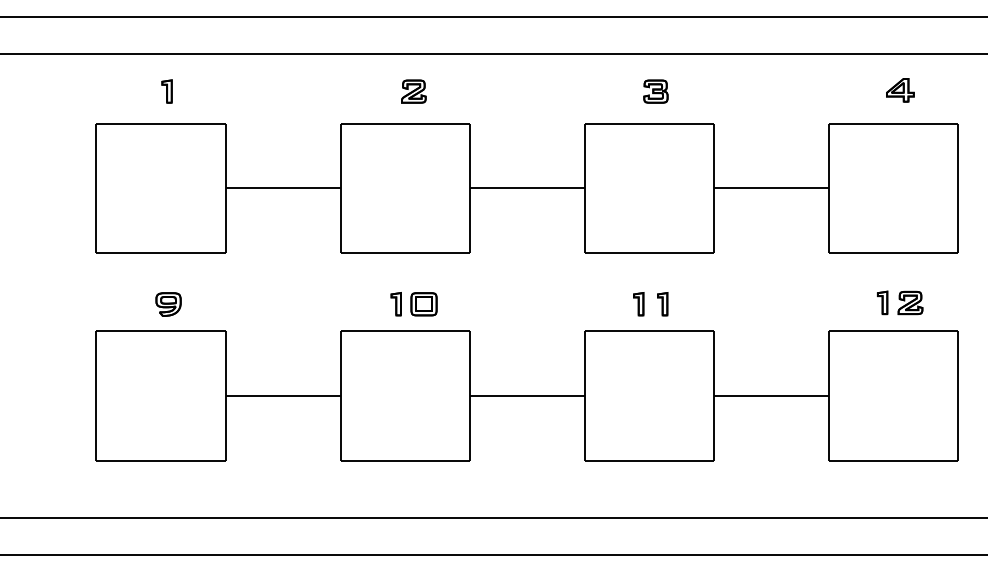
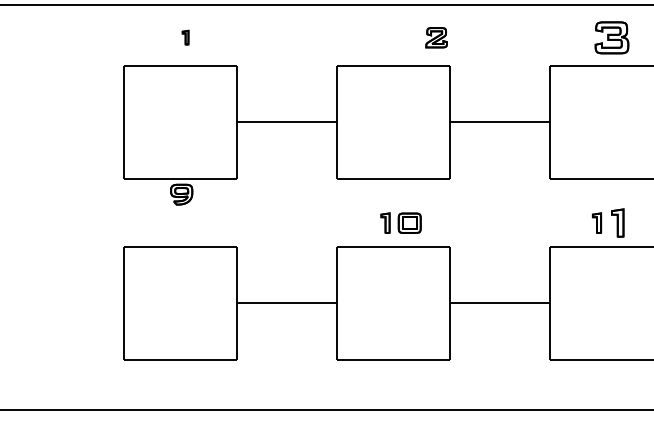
part: (166, 91) -> (185, 37), size x0.7
part: (413, 91) -> (436, 37), moved
part: (655, 91) -> (611, 37), size x1.6
part: (168, 304) -> (181, 194), moved
part: (662, 304) -> (617, 223), size x1.4

